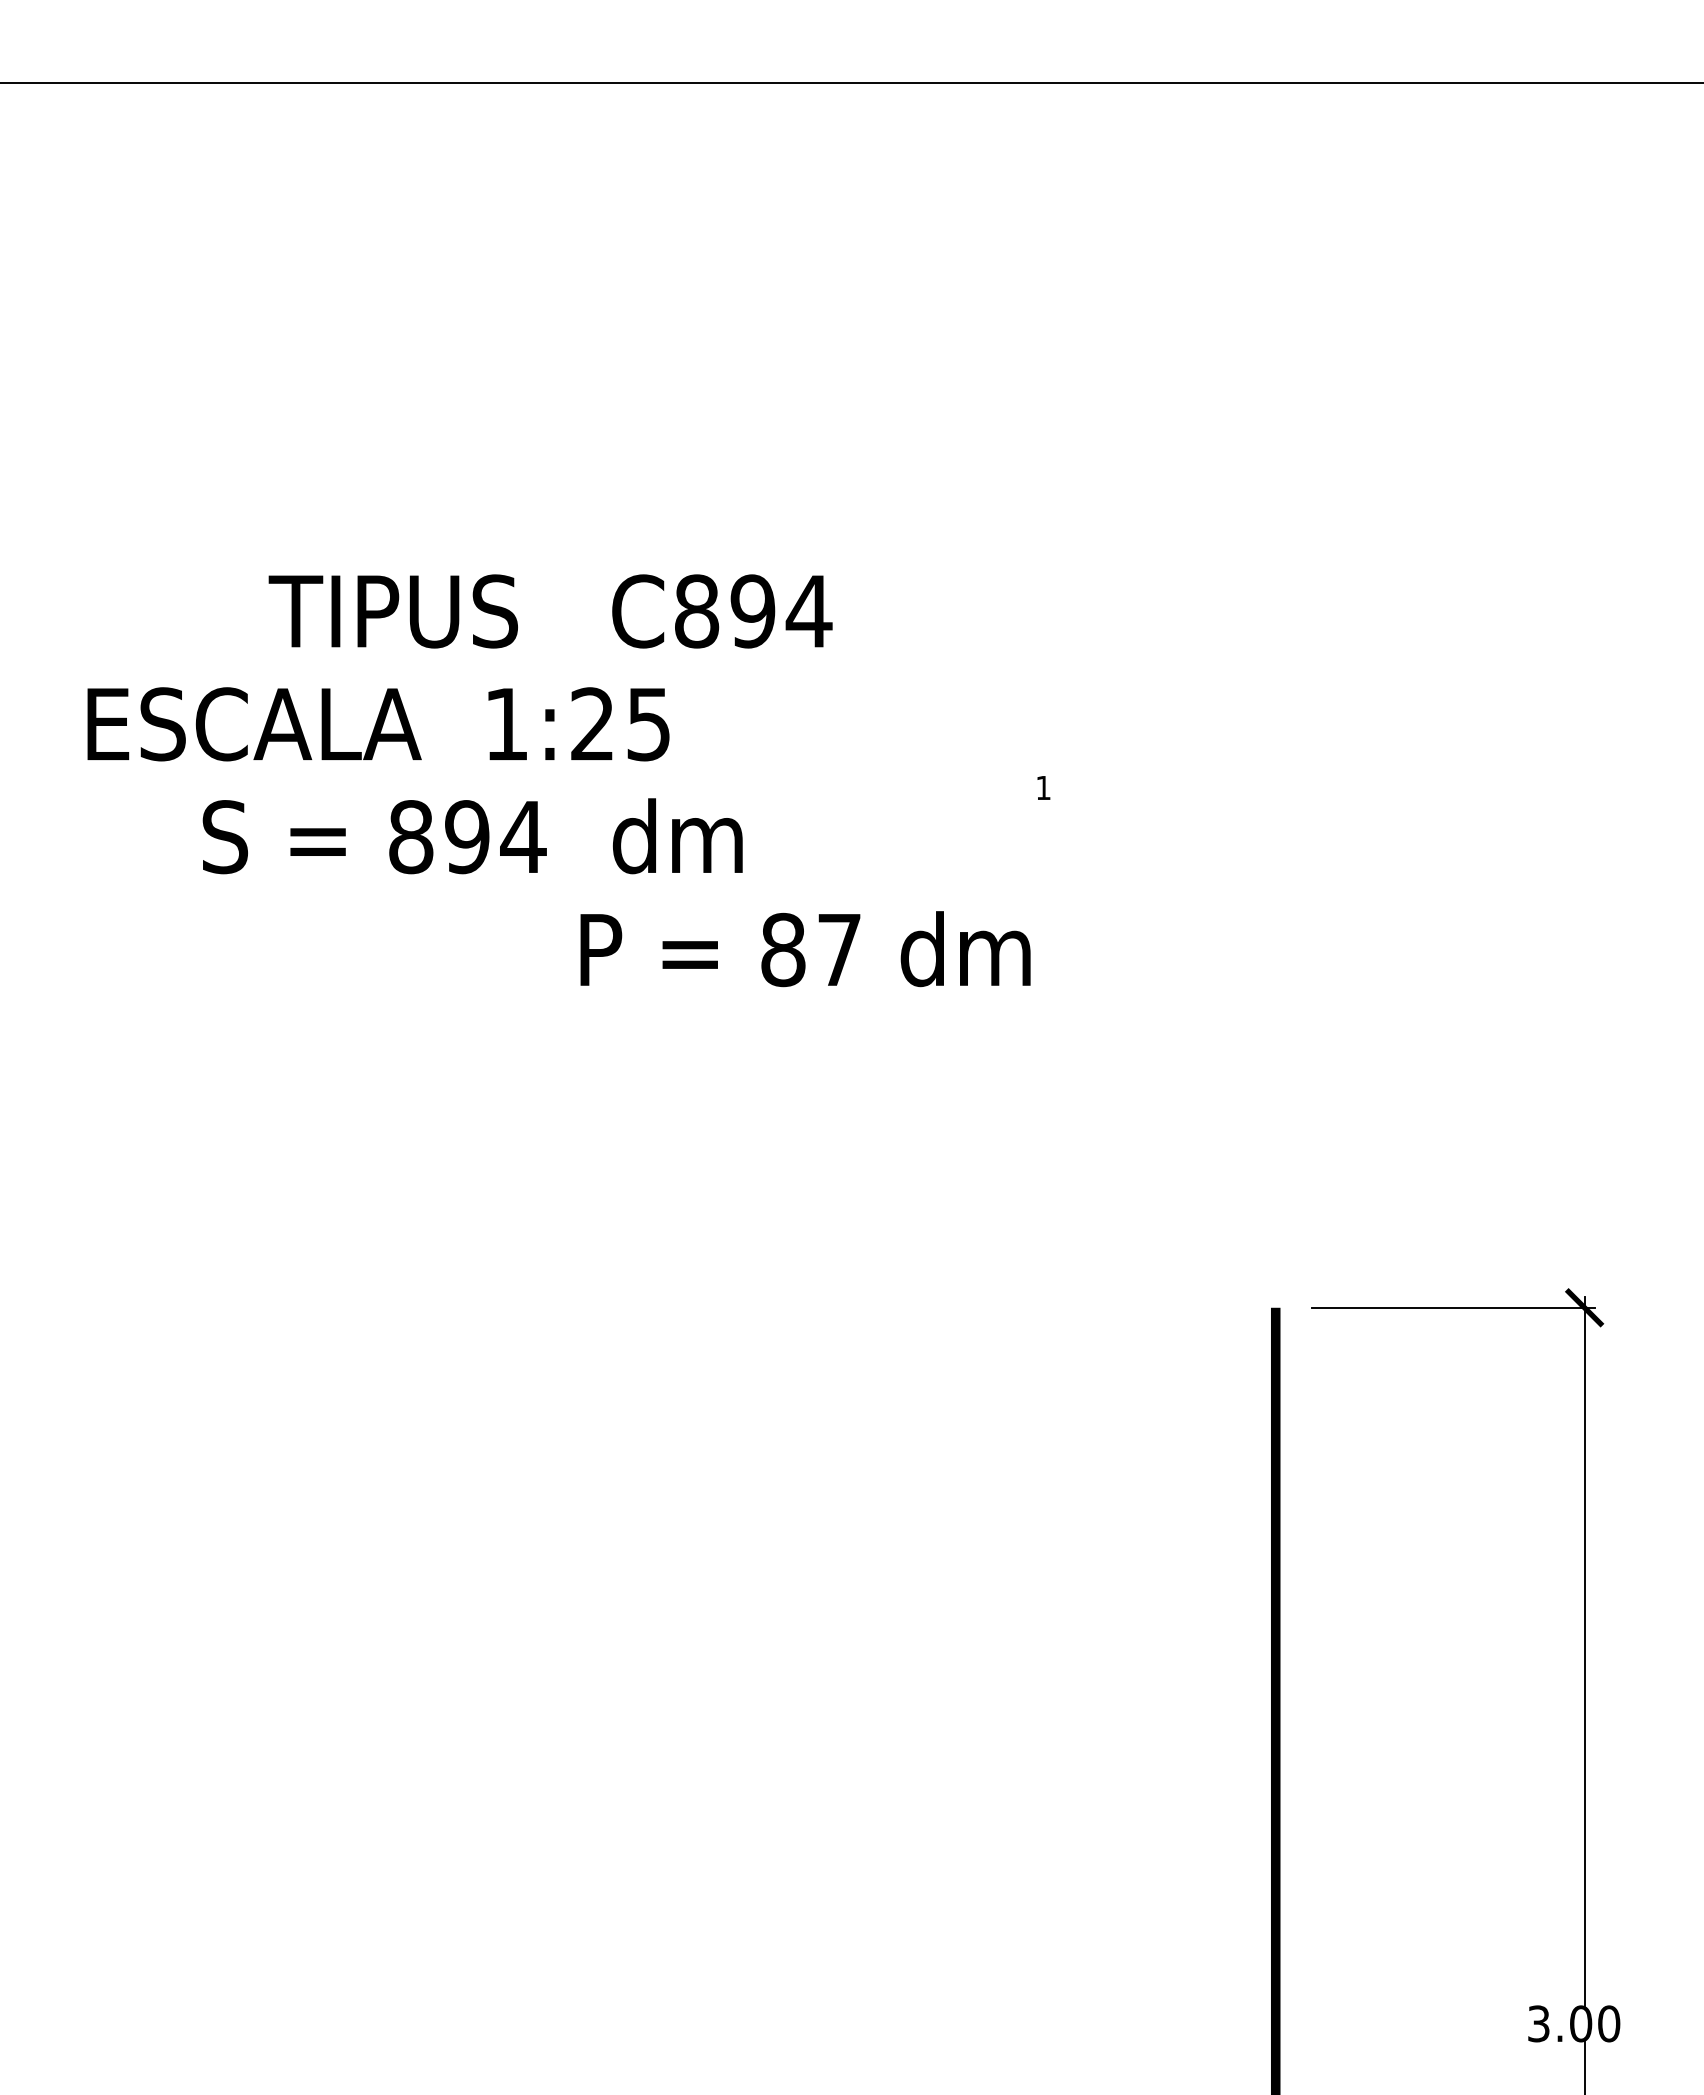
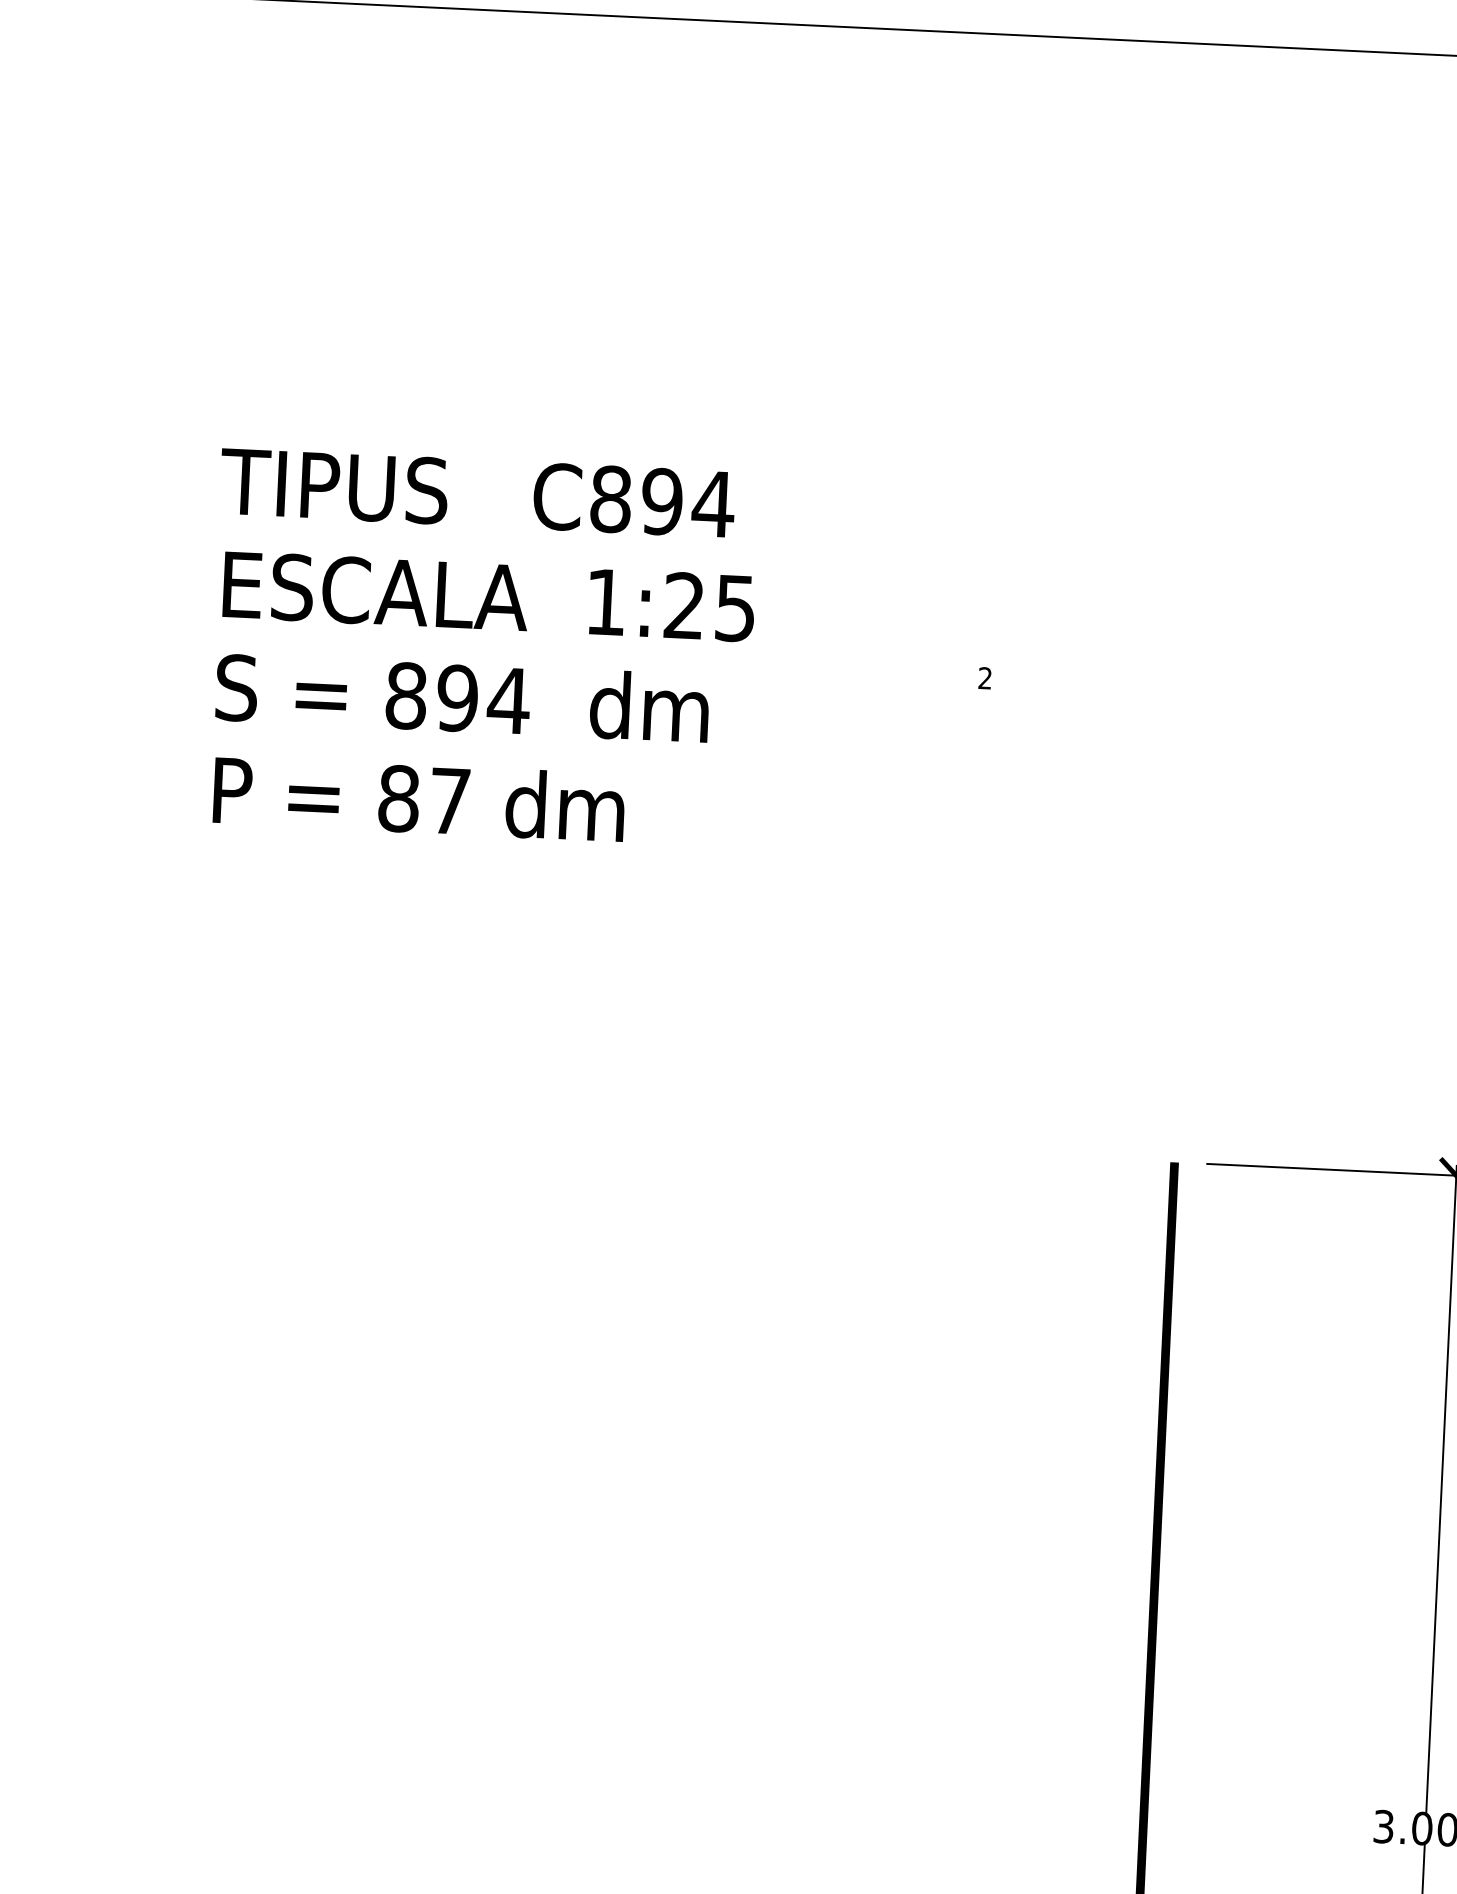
text: (550, 611) -> (477, 493), moved
text: (378, 724) -> (489, 596), moved
text: (1043, 787) -> (985, 677), 1 -> 2
text: (805, 949) -> (419, 799), moved

